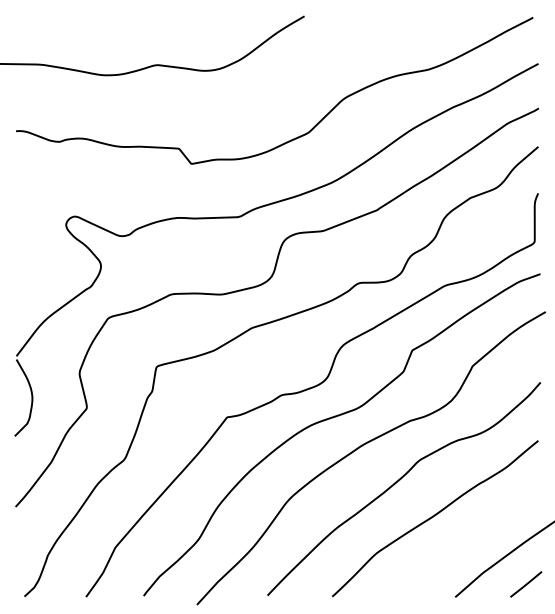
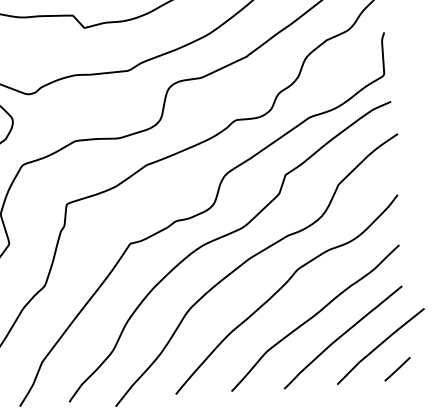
curve: (464, 542) -> (341, 336), added

